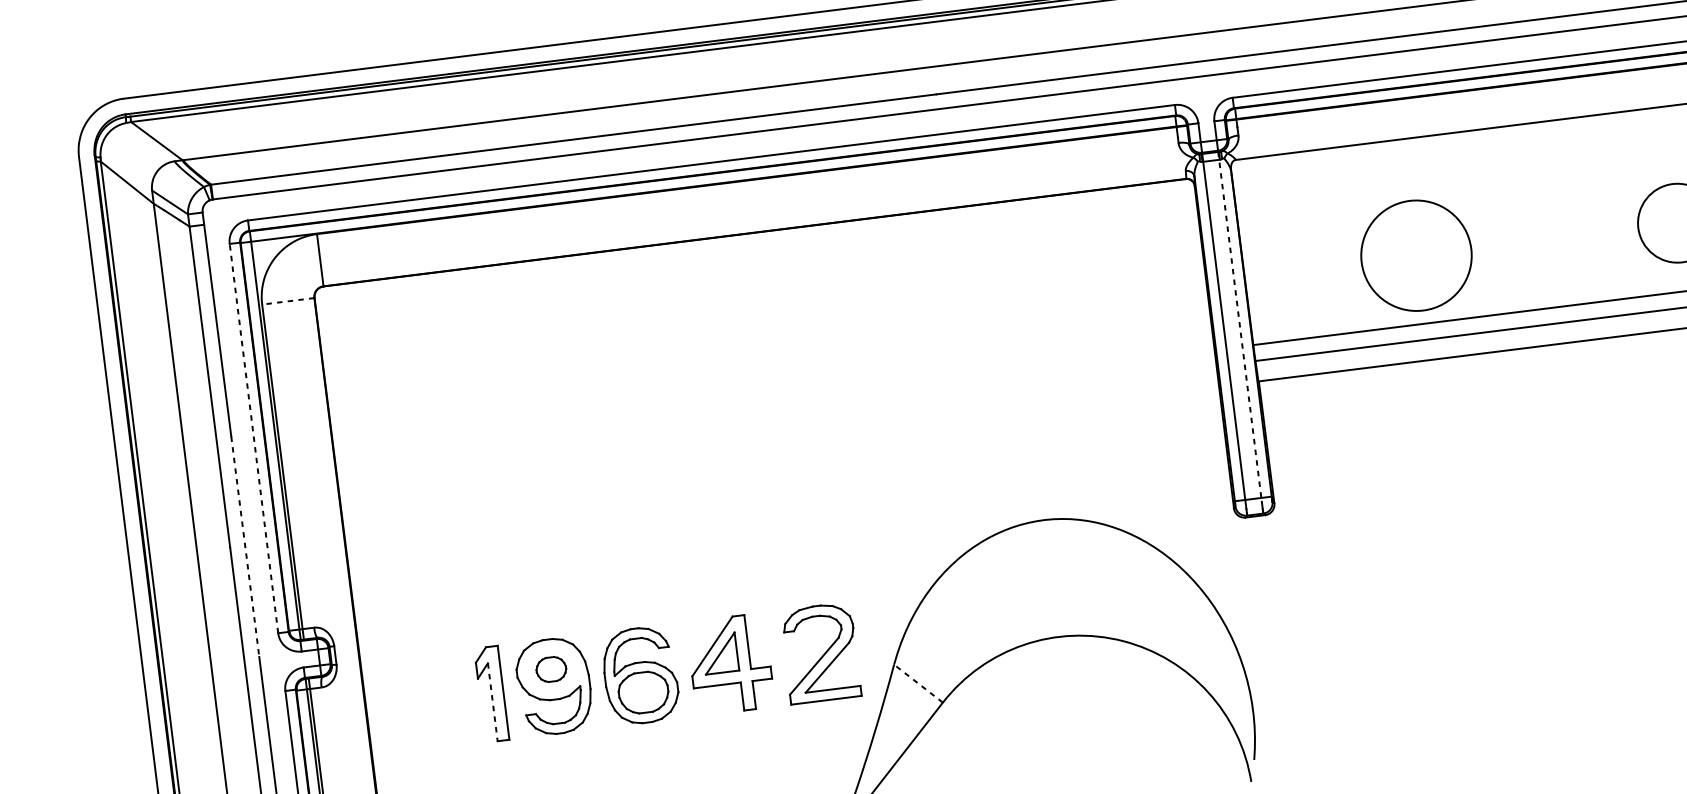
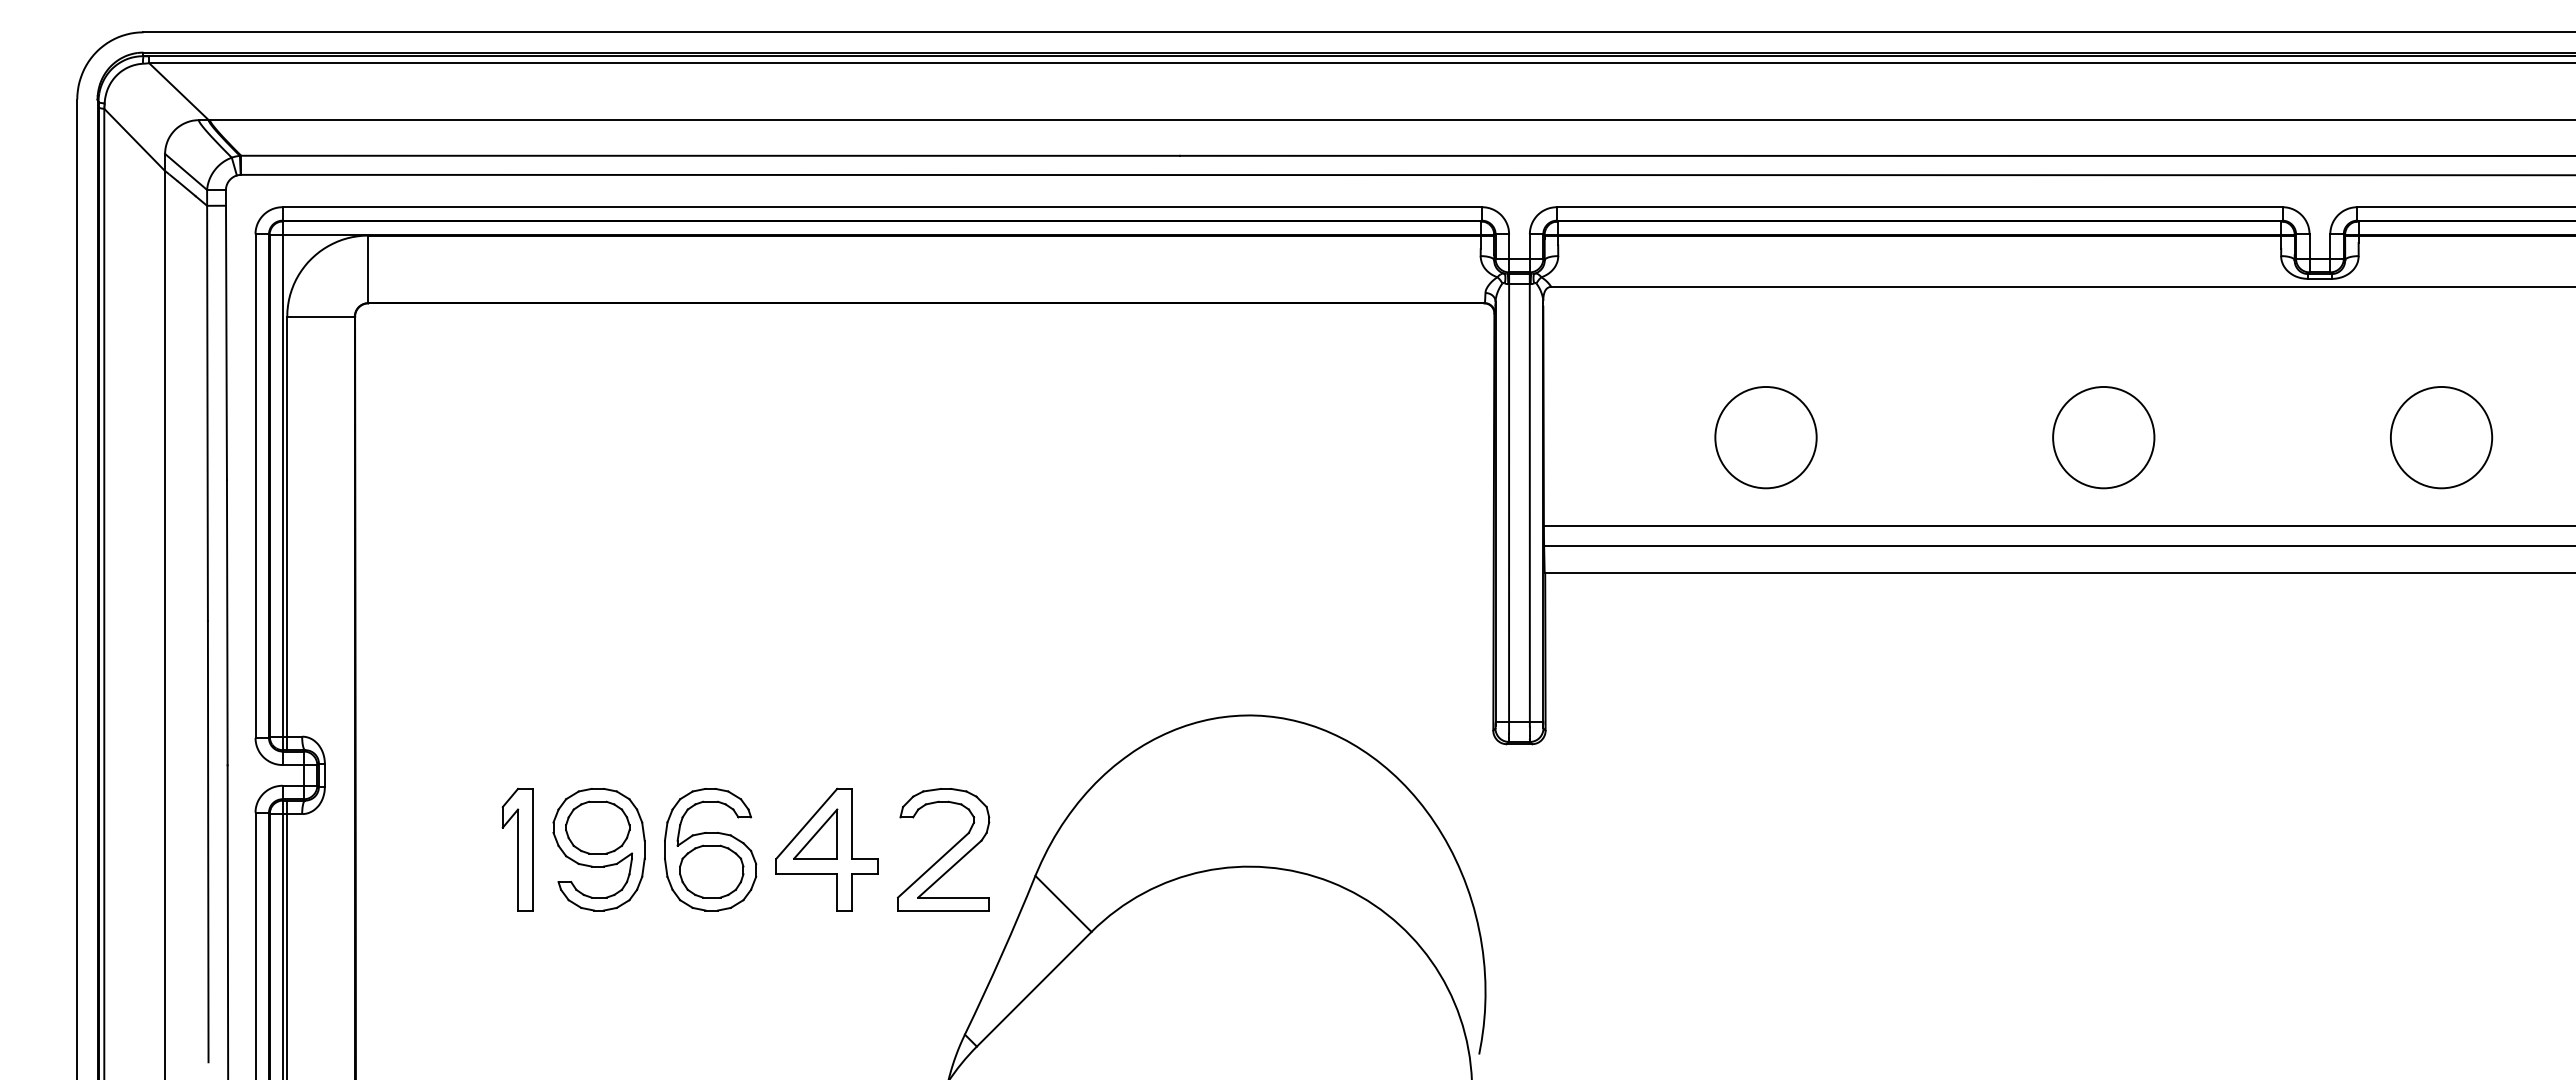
circle: (1416, 255) -> (1765, 437), size x0.71
line: (288, 301) -> (321, 316), dashed -> solid
line: (1239, 327) -> (1529, 500), dashed -> solid
line: (253, 438) -> (255, 486), dashed -> solid
line: (245, 546) -> (227, 622), dashed -> solid
part: (551, 669) -> (597, 827), size x1.67
line: (918, 683) -> (1063, 903), dashed -> solid
line: (493, 702) -> (518, 860), dashed -> solid

